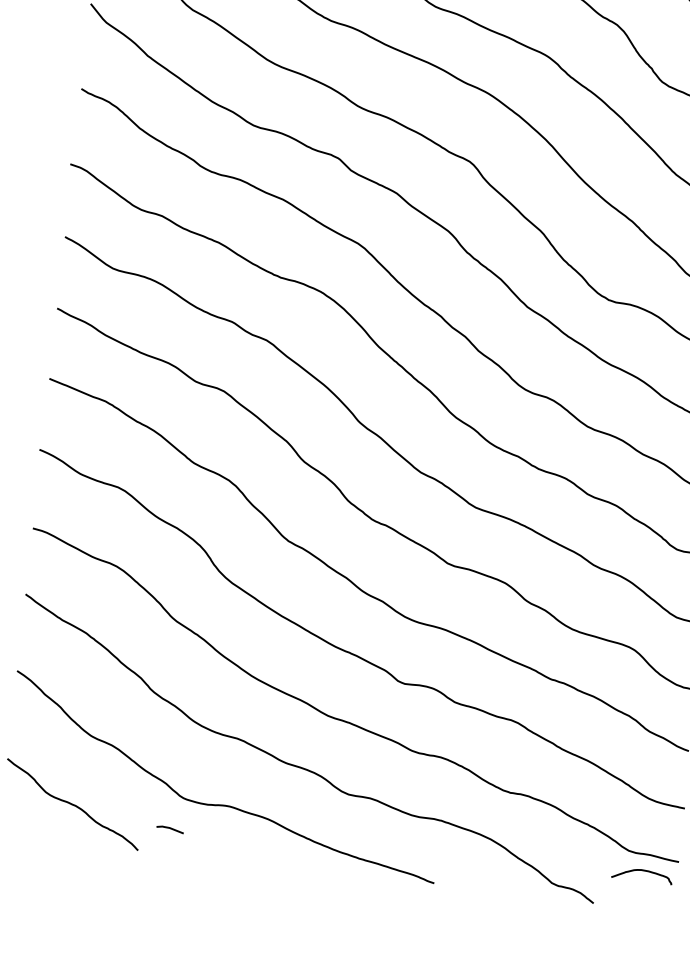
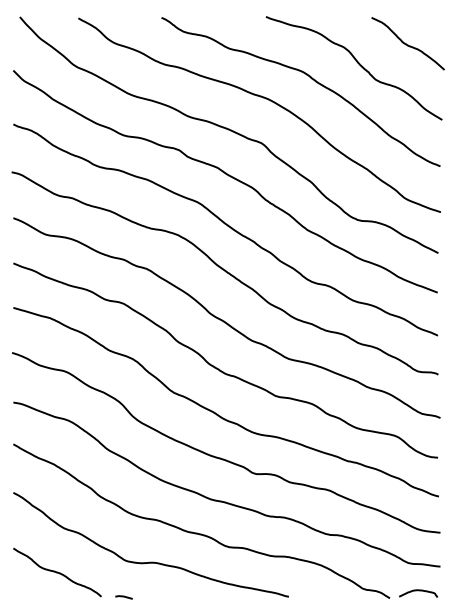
line: (169, 829) -> (123, 597), moved
curve: (642, 872) -> (418, 591), moved

